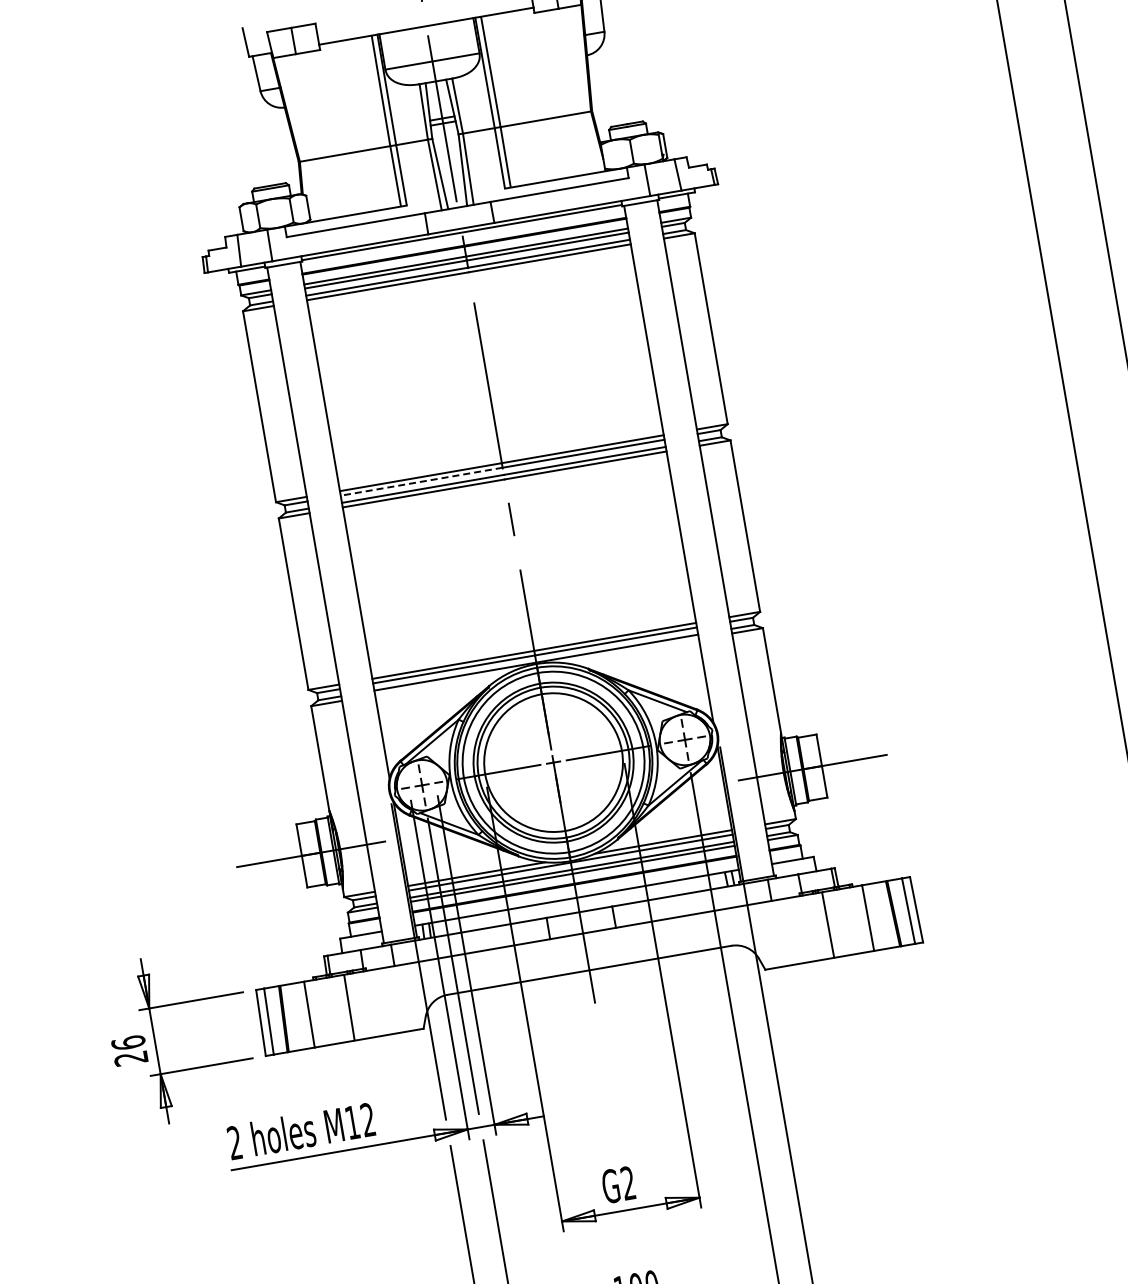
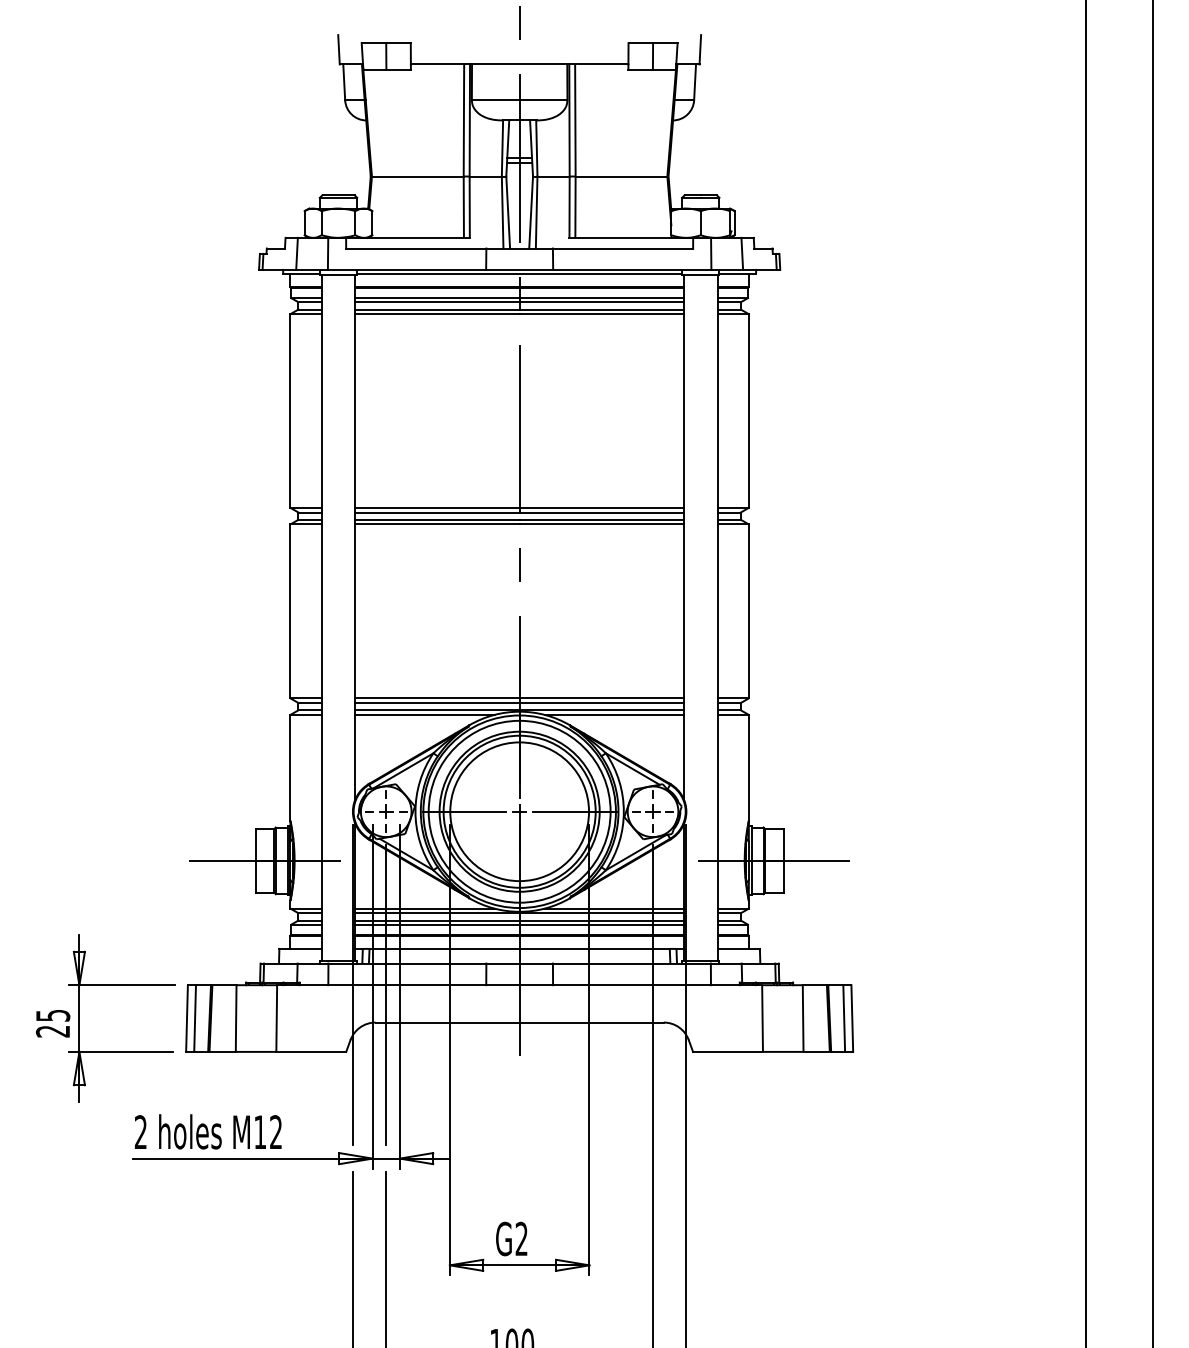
line: (421, 481) -> (437, 512), dashed -> solid
line: (629, 650) -> (613, 714), added
line: (443, 682) -> (424, 714), added
text: (127, 1042) -> (52, 1015), 26 -> 25

